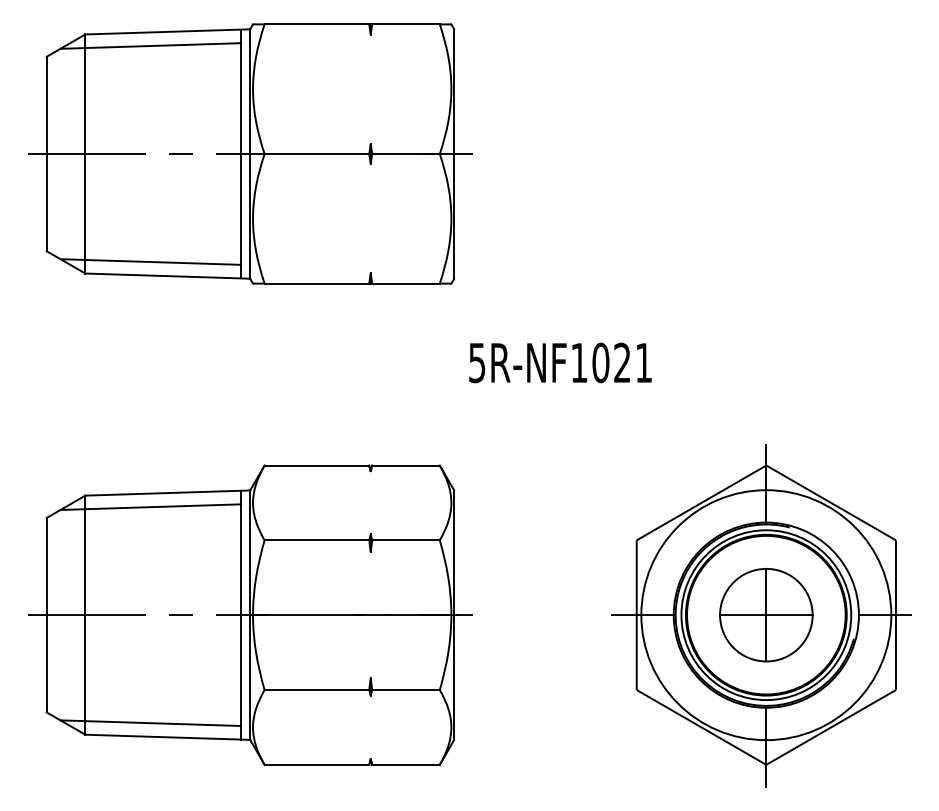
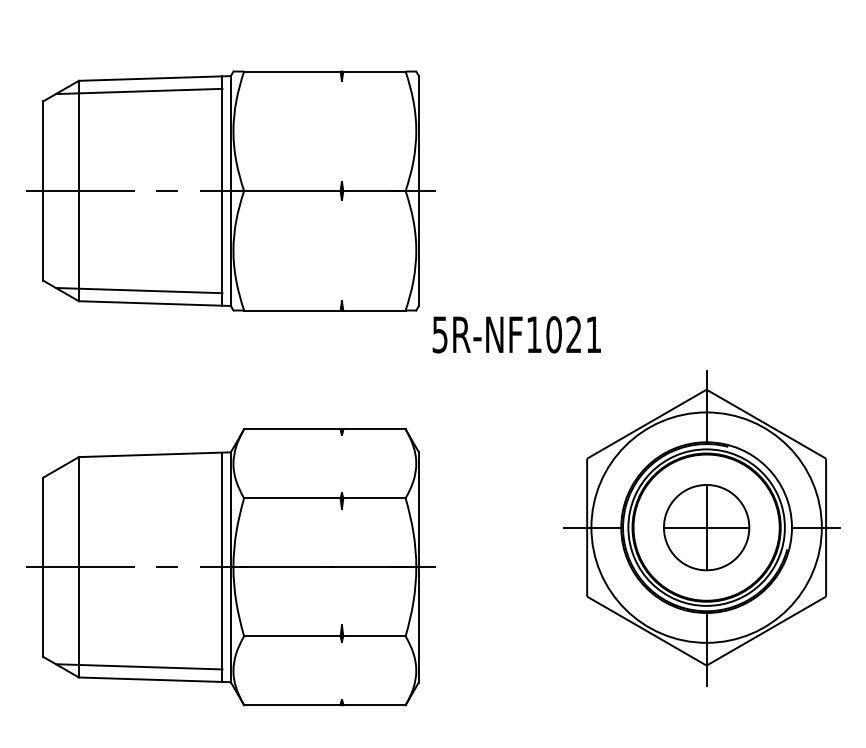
part: (250, 153) -> (231, 190), moved
line: (150, 506) -> (138, 467), removed
part: (761, 615) -> (702, 527), moved

